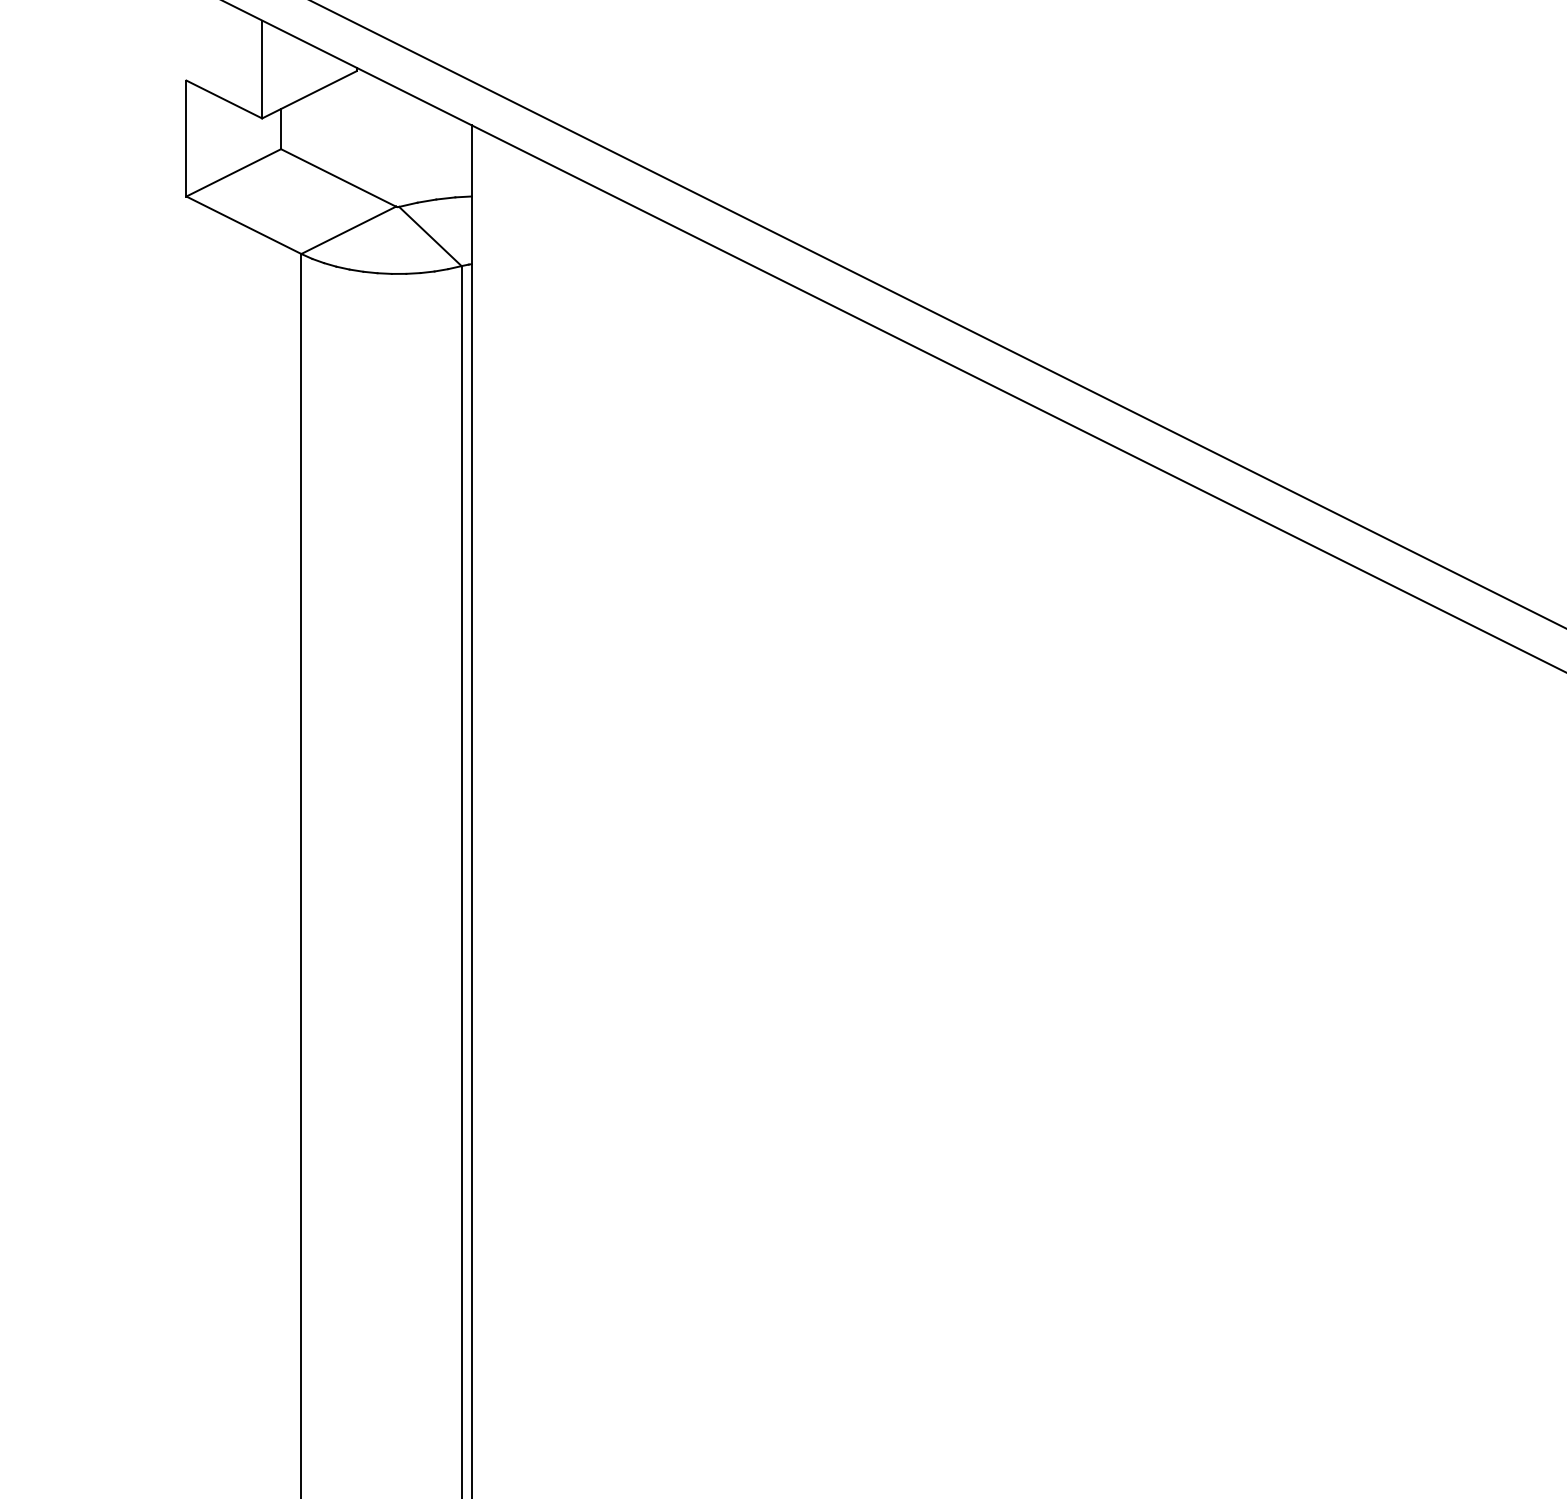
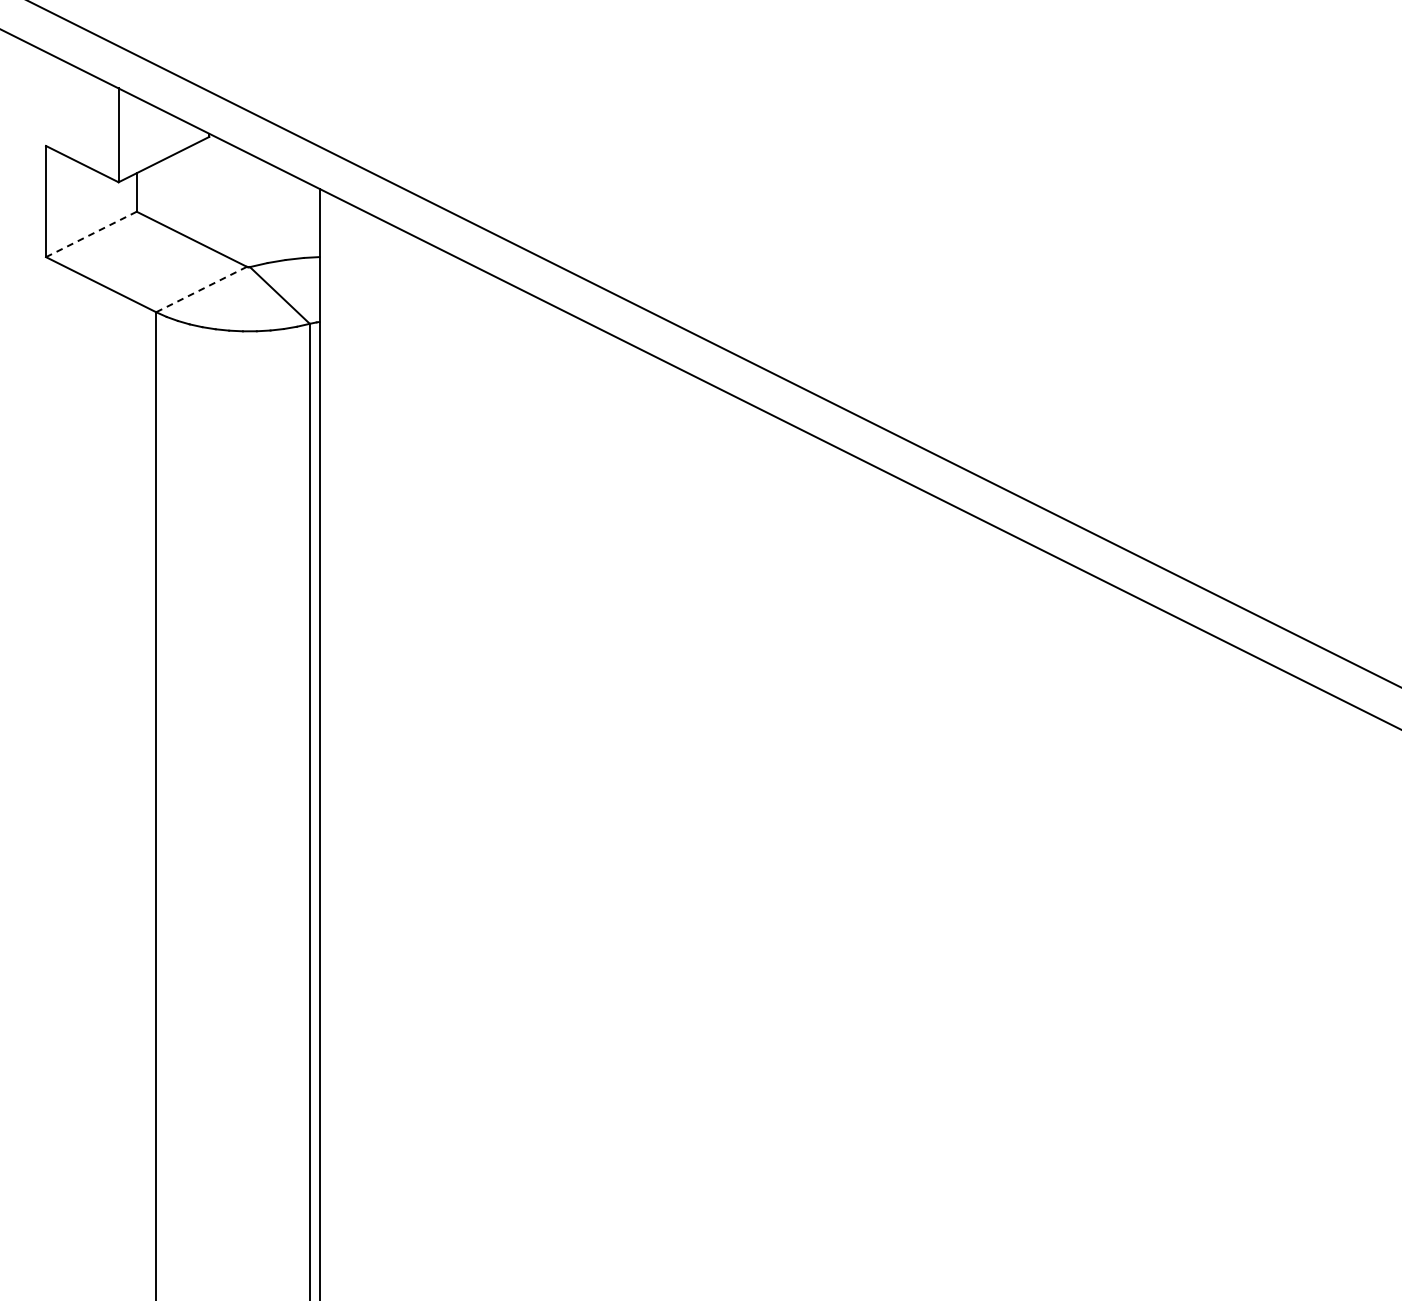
line: (233, 172) -> (91, 234), solid -> dashed
line: (348, 230) -> (201, 289), solid -> dashed

